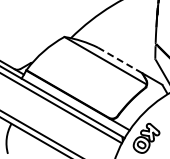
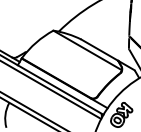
line: (119, 60) -> (99, 50), dashed -> solid

